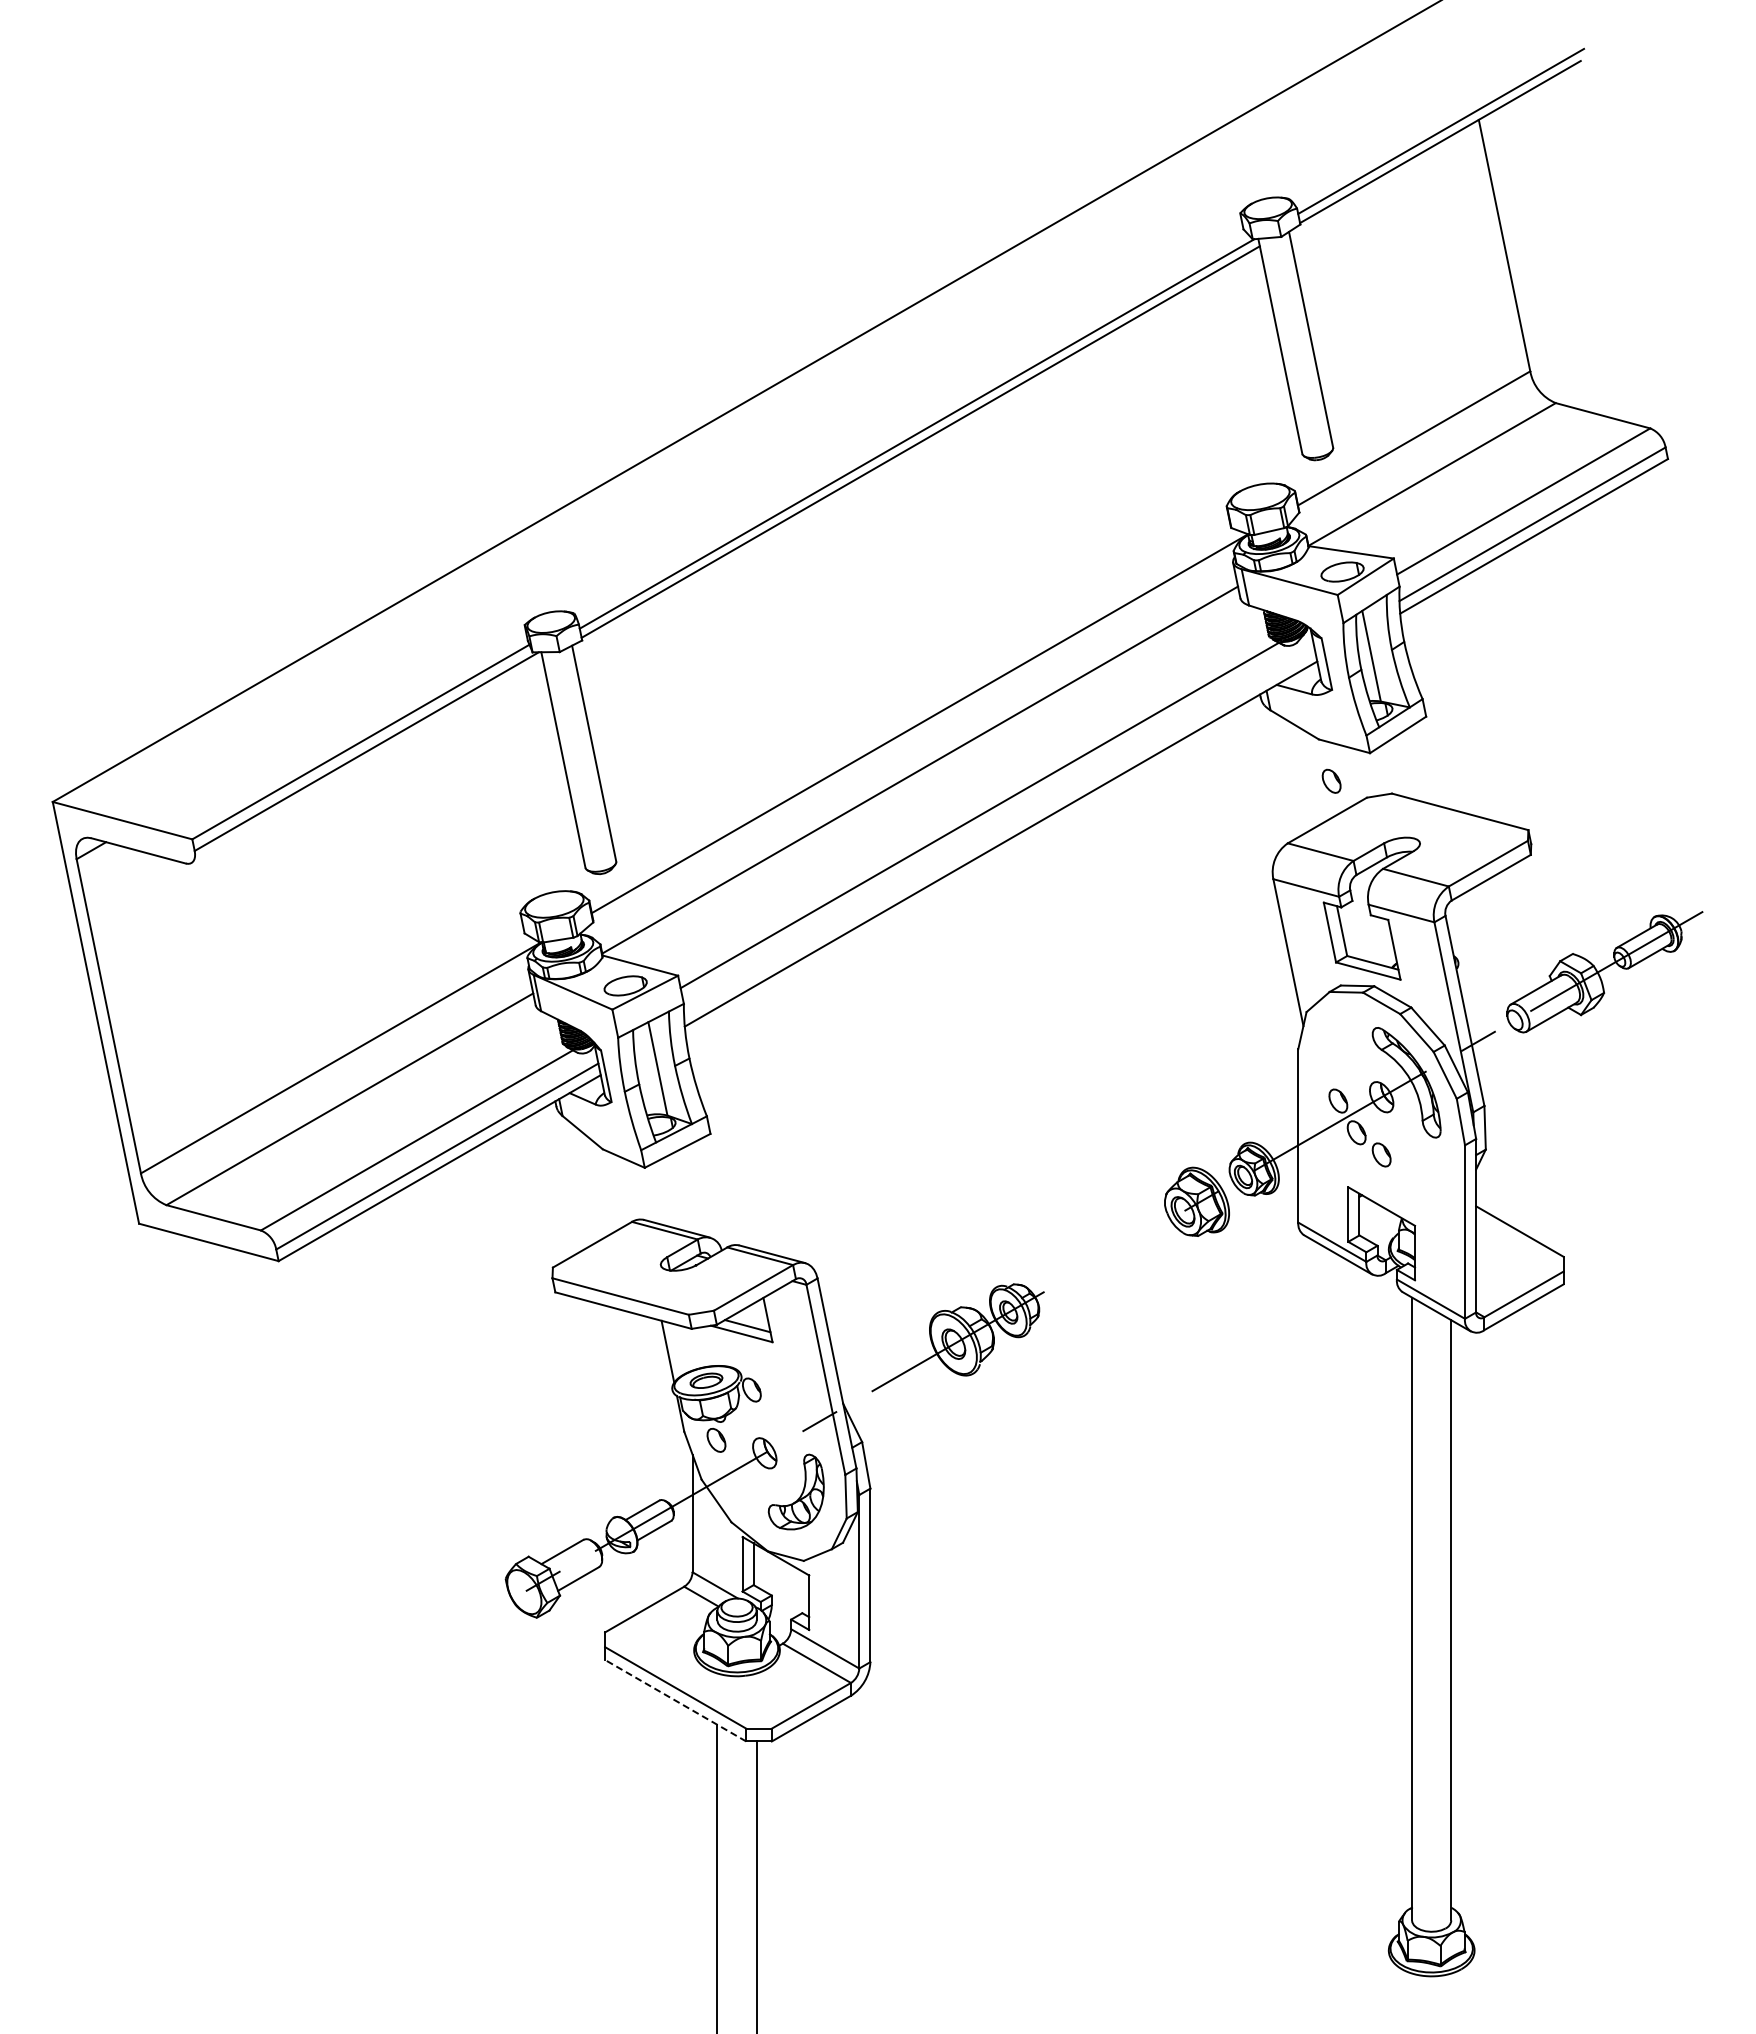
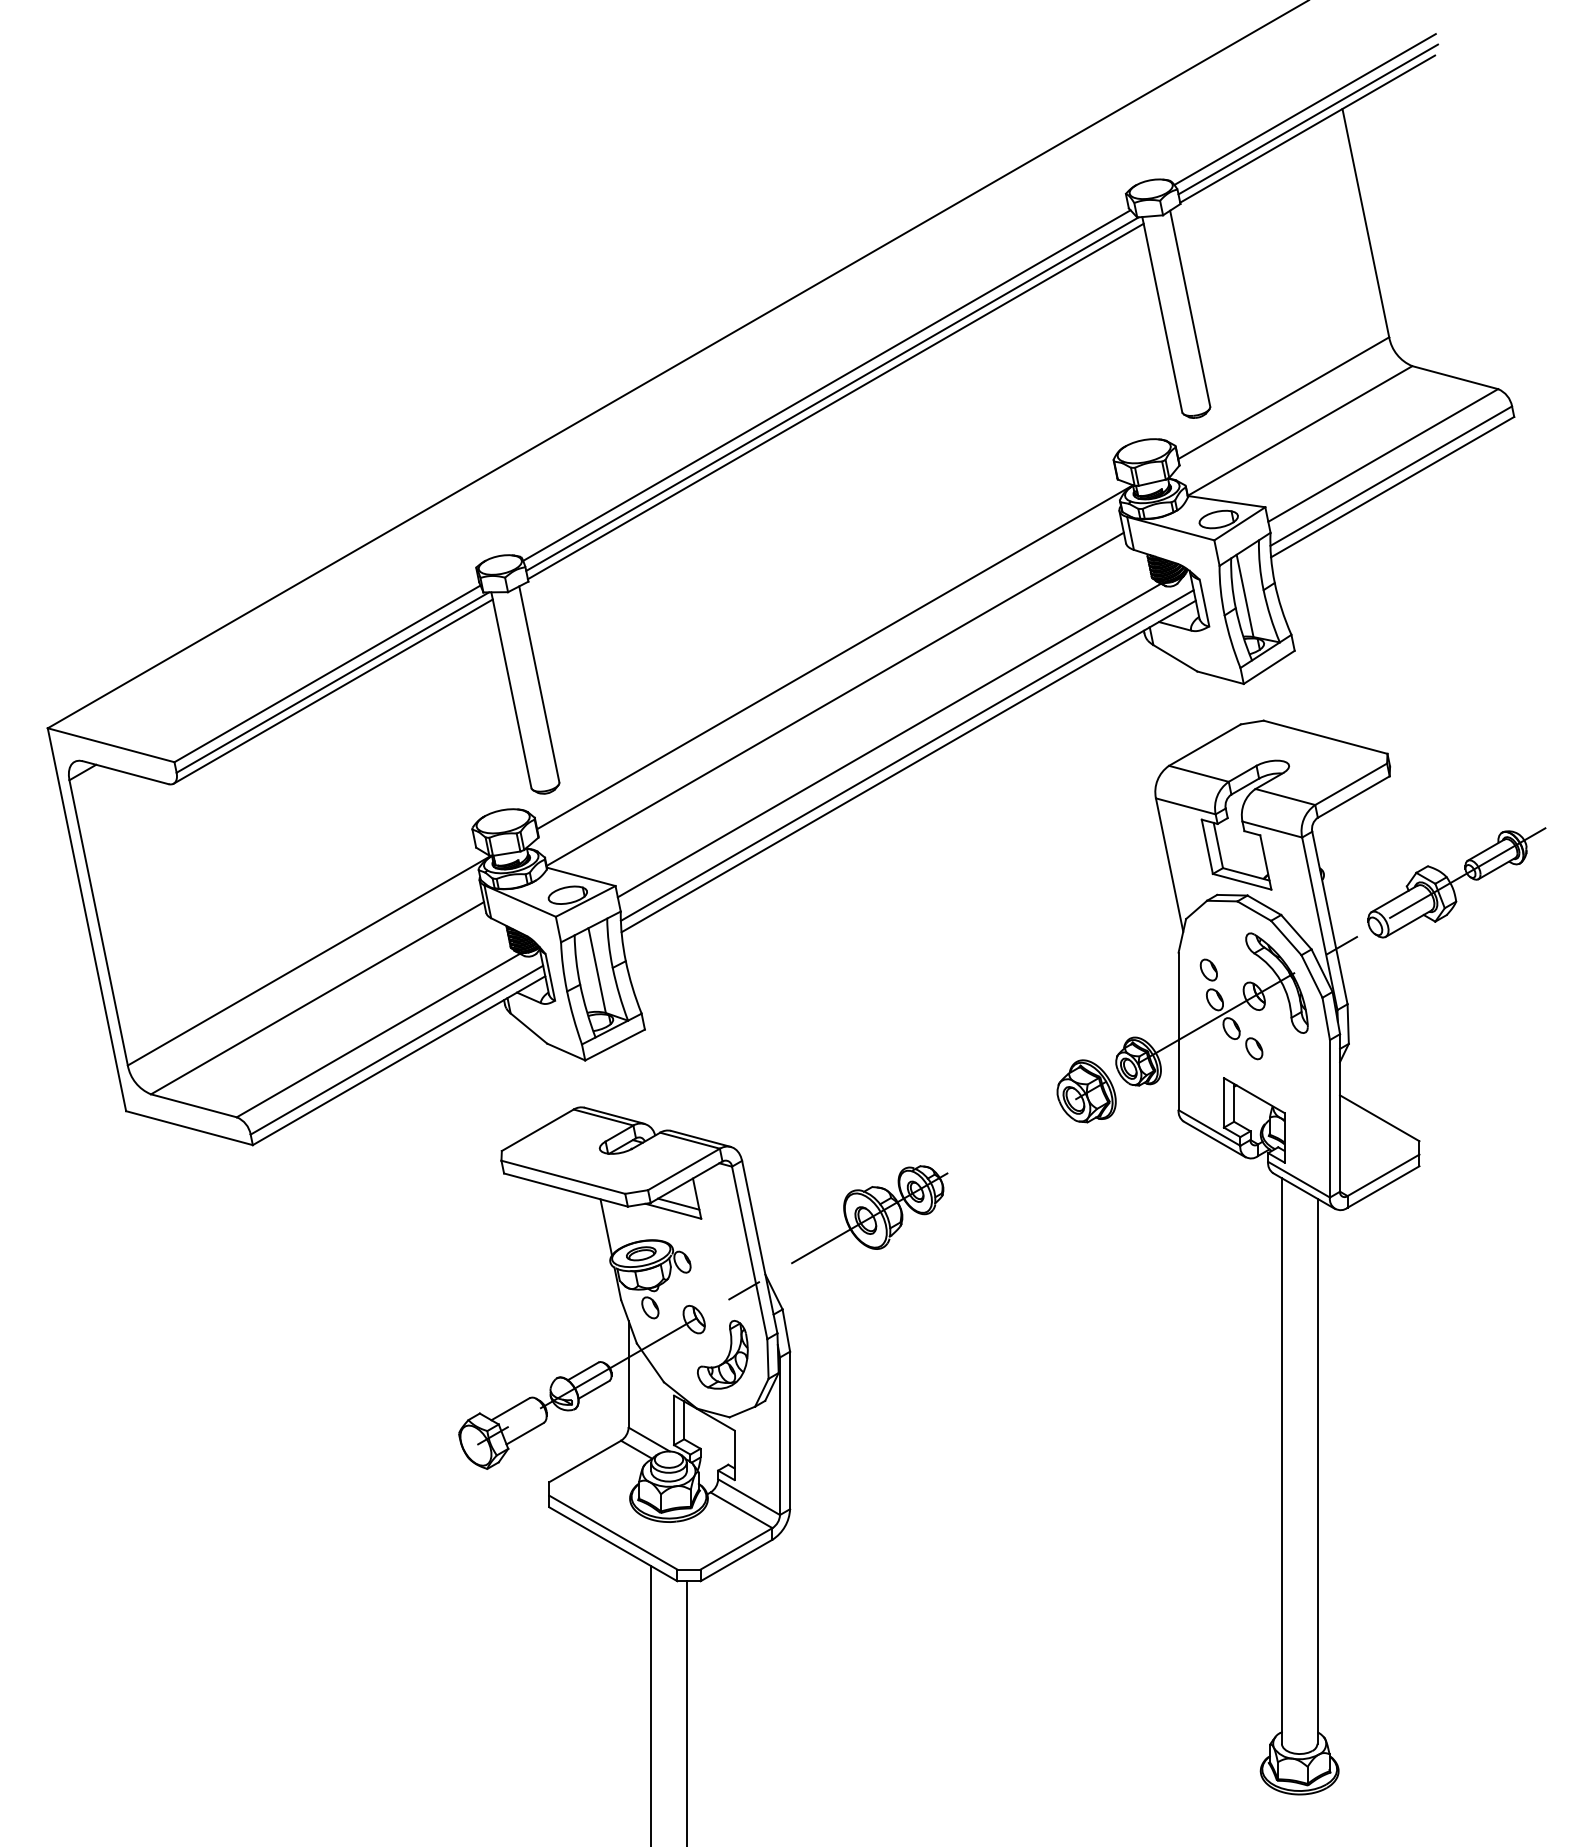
line: (1437, 120) -> (1304, 109), added
line: (910, 424) -> (826, 385), added
line: (366, 761) -> (332, 691), added
part: (1331, 780) -> (1208, 969), moved
line: (999, 831) -> (907, 755), added
line: (675, 1700) -> (613, 1544), dashed -> solid

